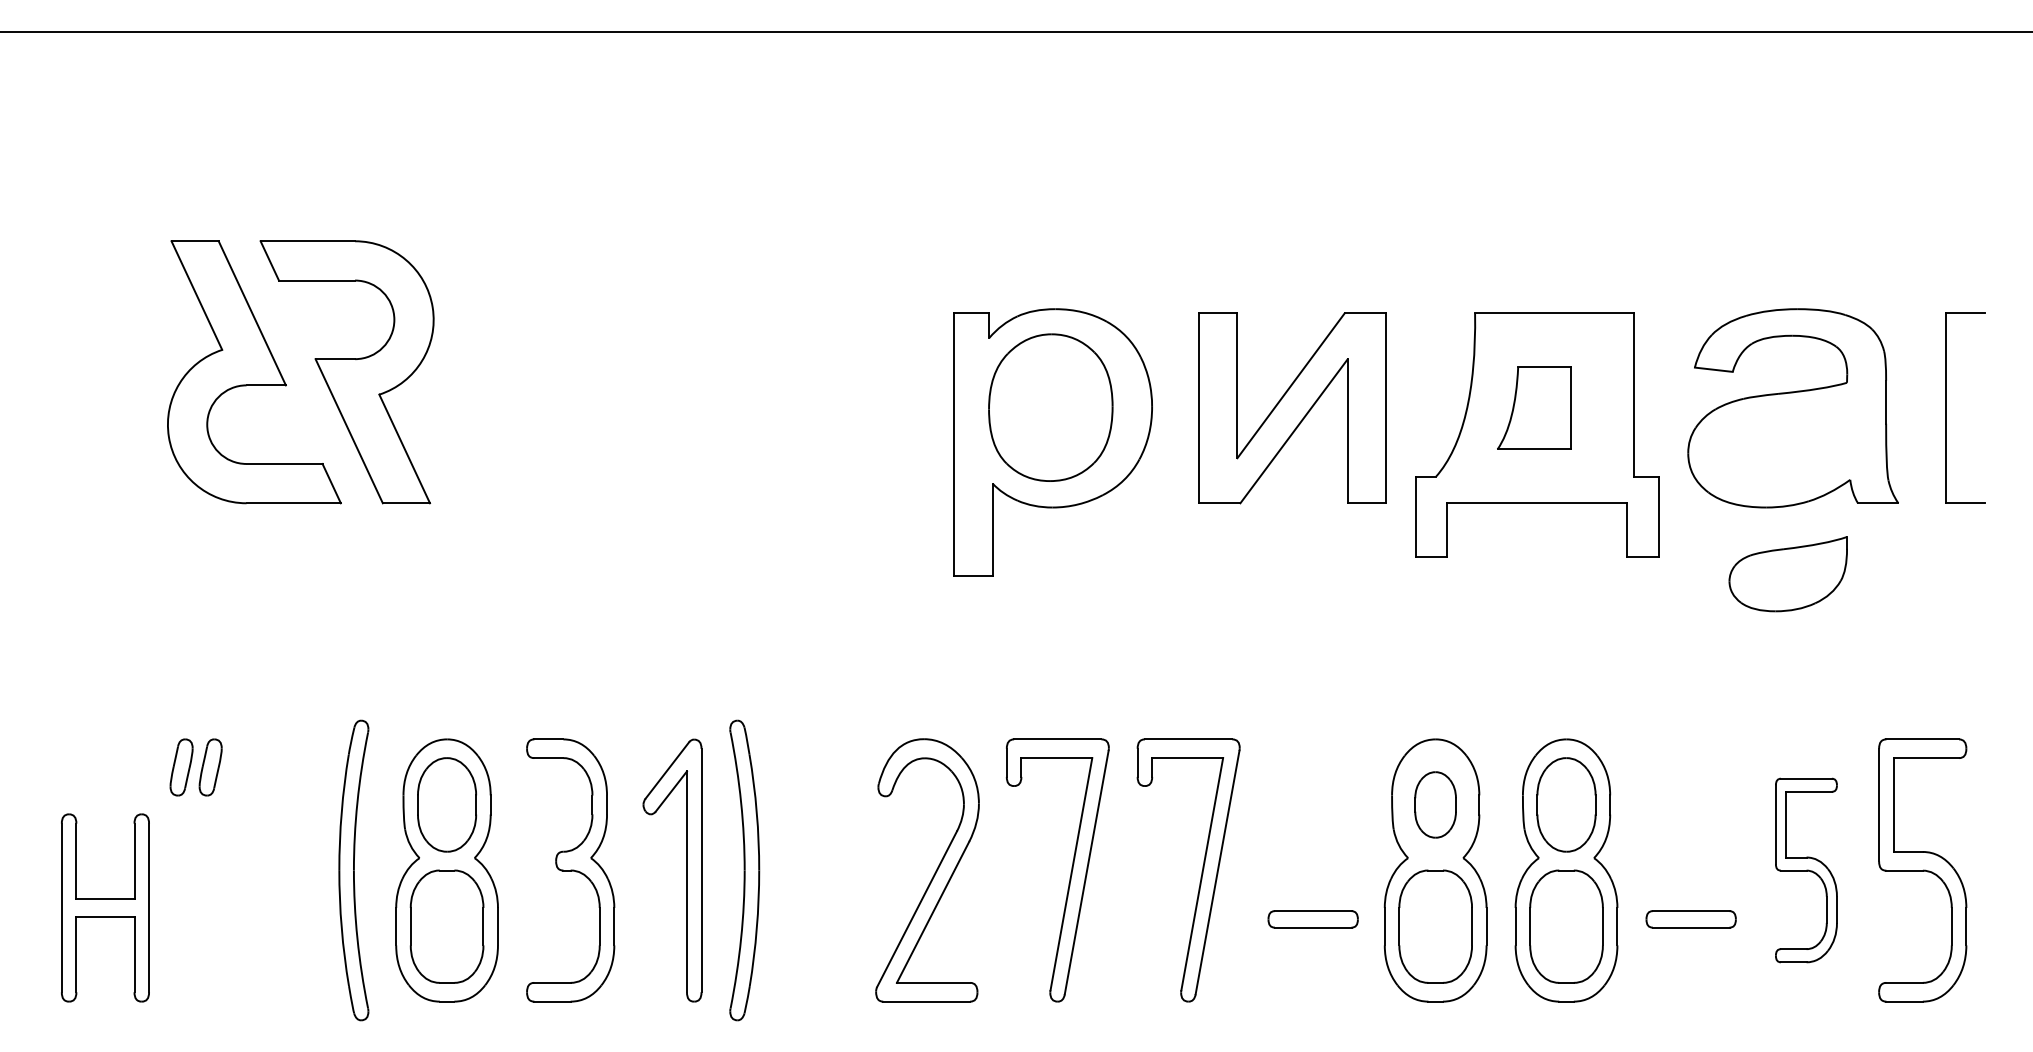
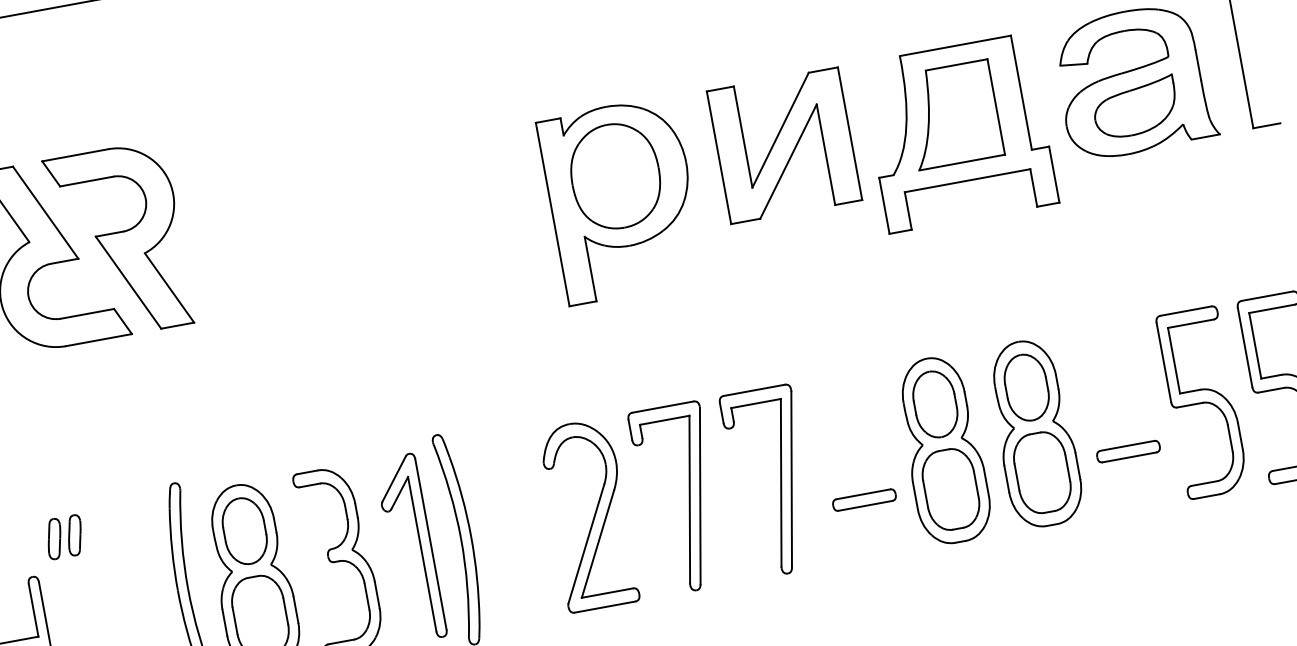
part: (1534, 408) -> (953, 114), size x1.67
part: (1787, 574) -> (1135, 108), moved
part: (1435, 804) -> (935, 404), size x1.43
part: (1806, 870) -> (1202, 402), size x1.43

